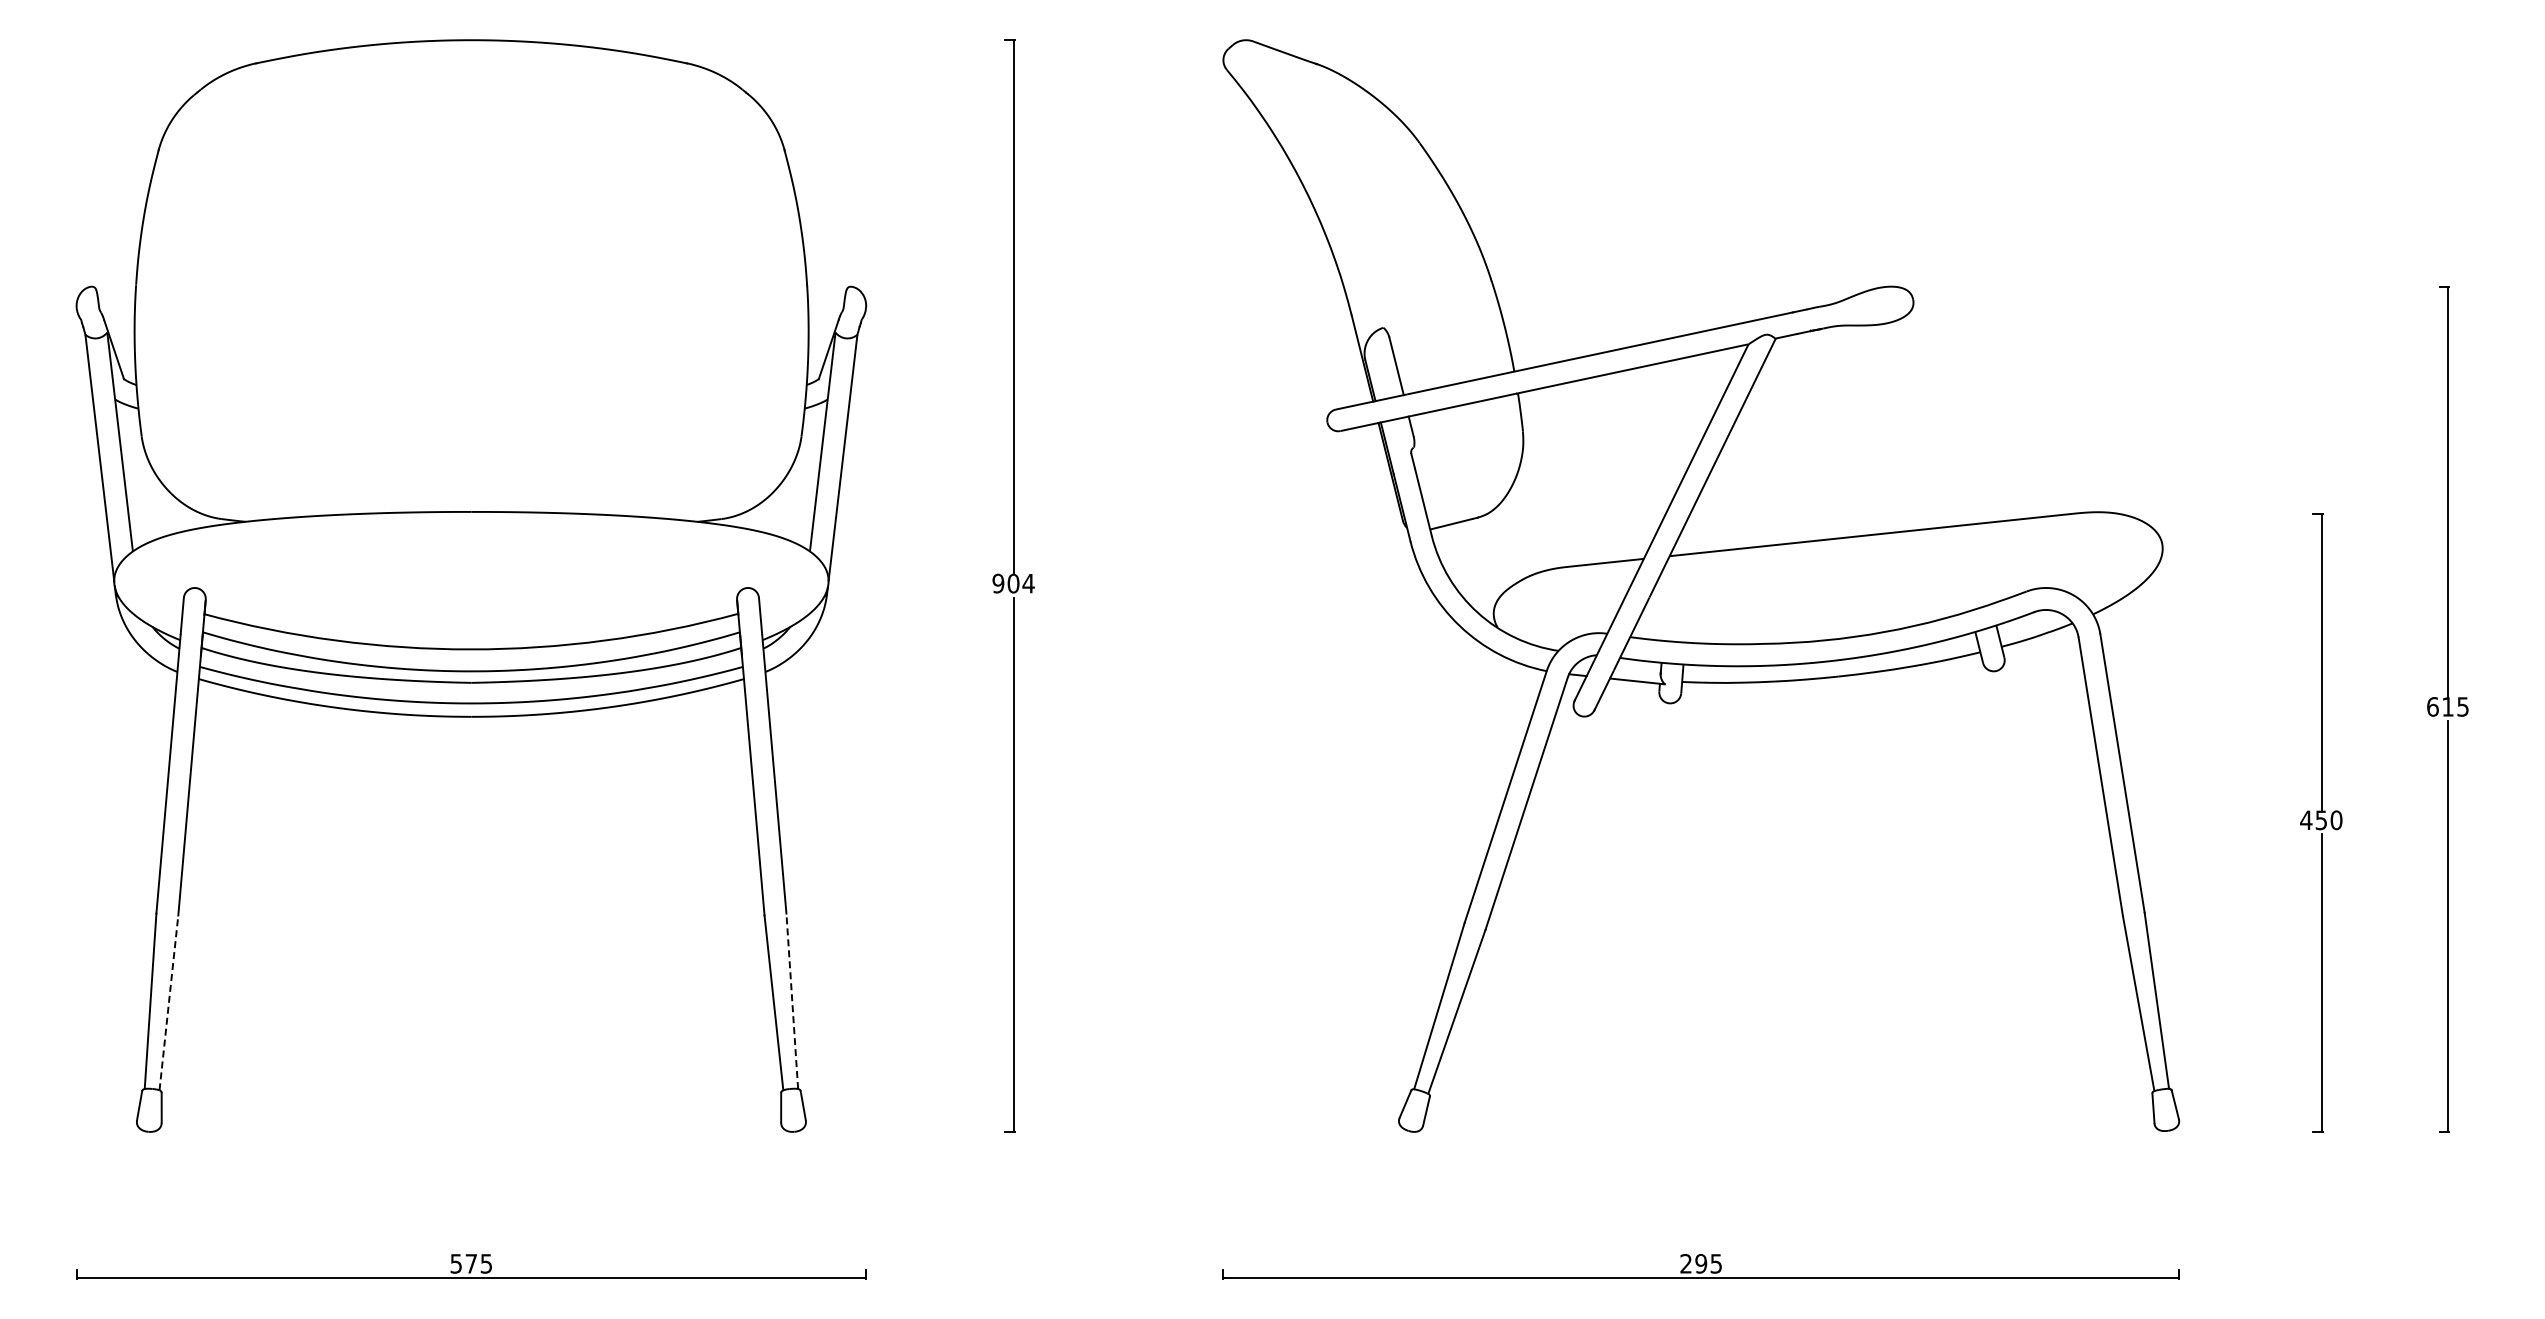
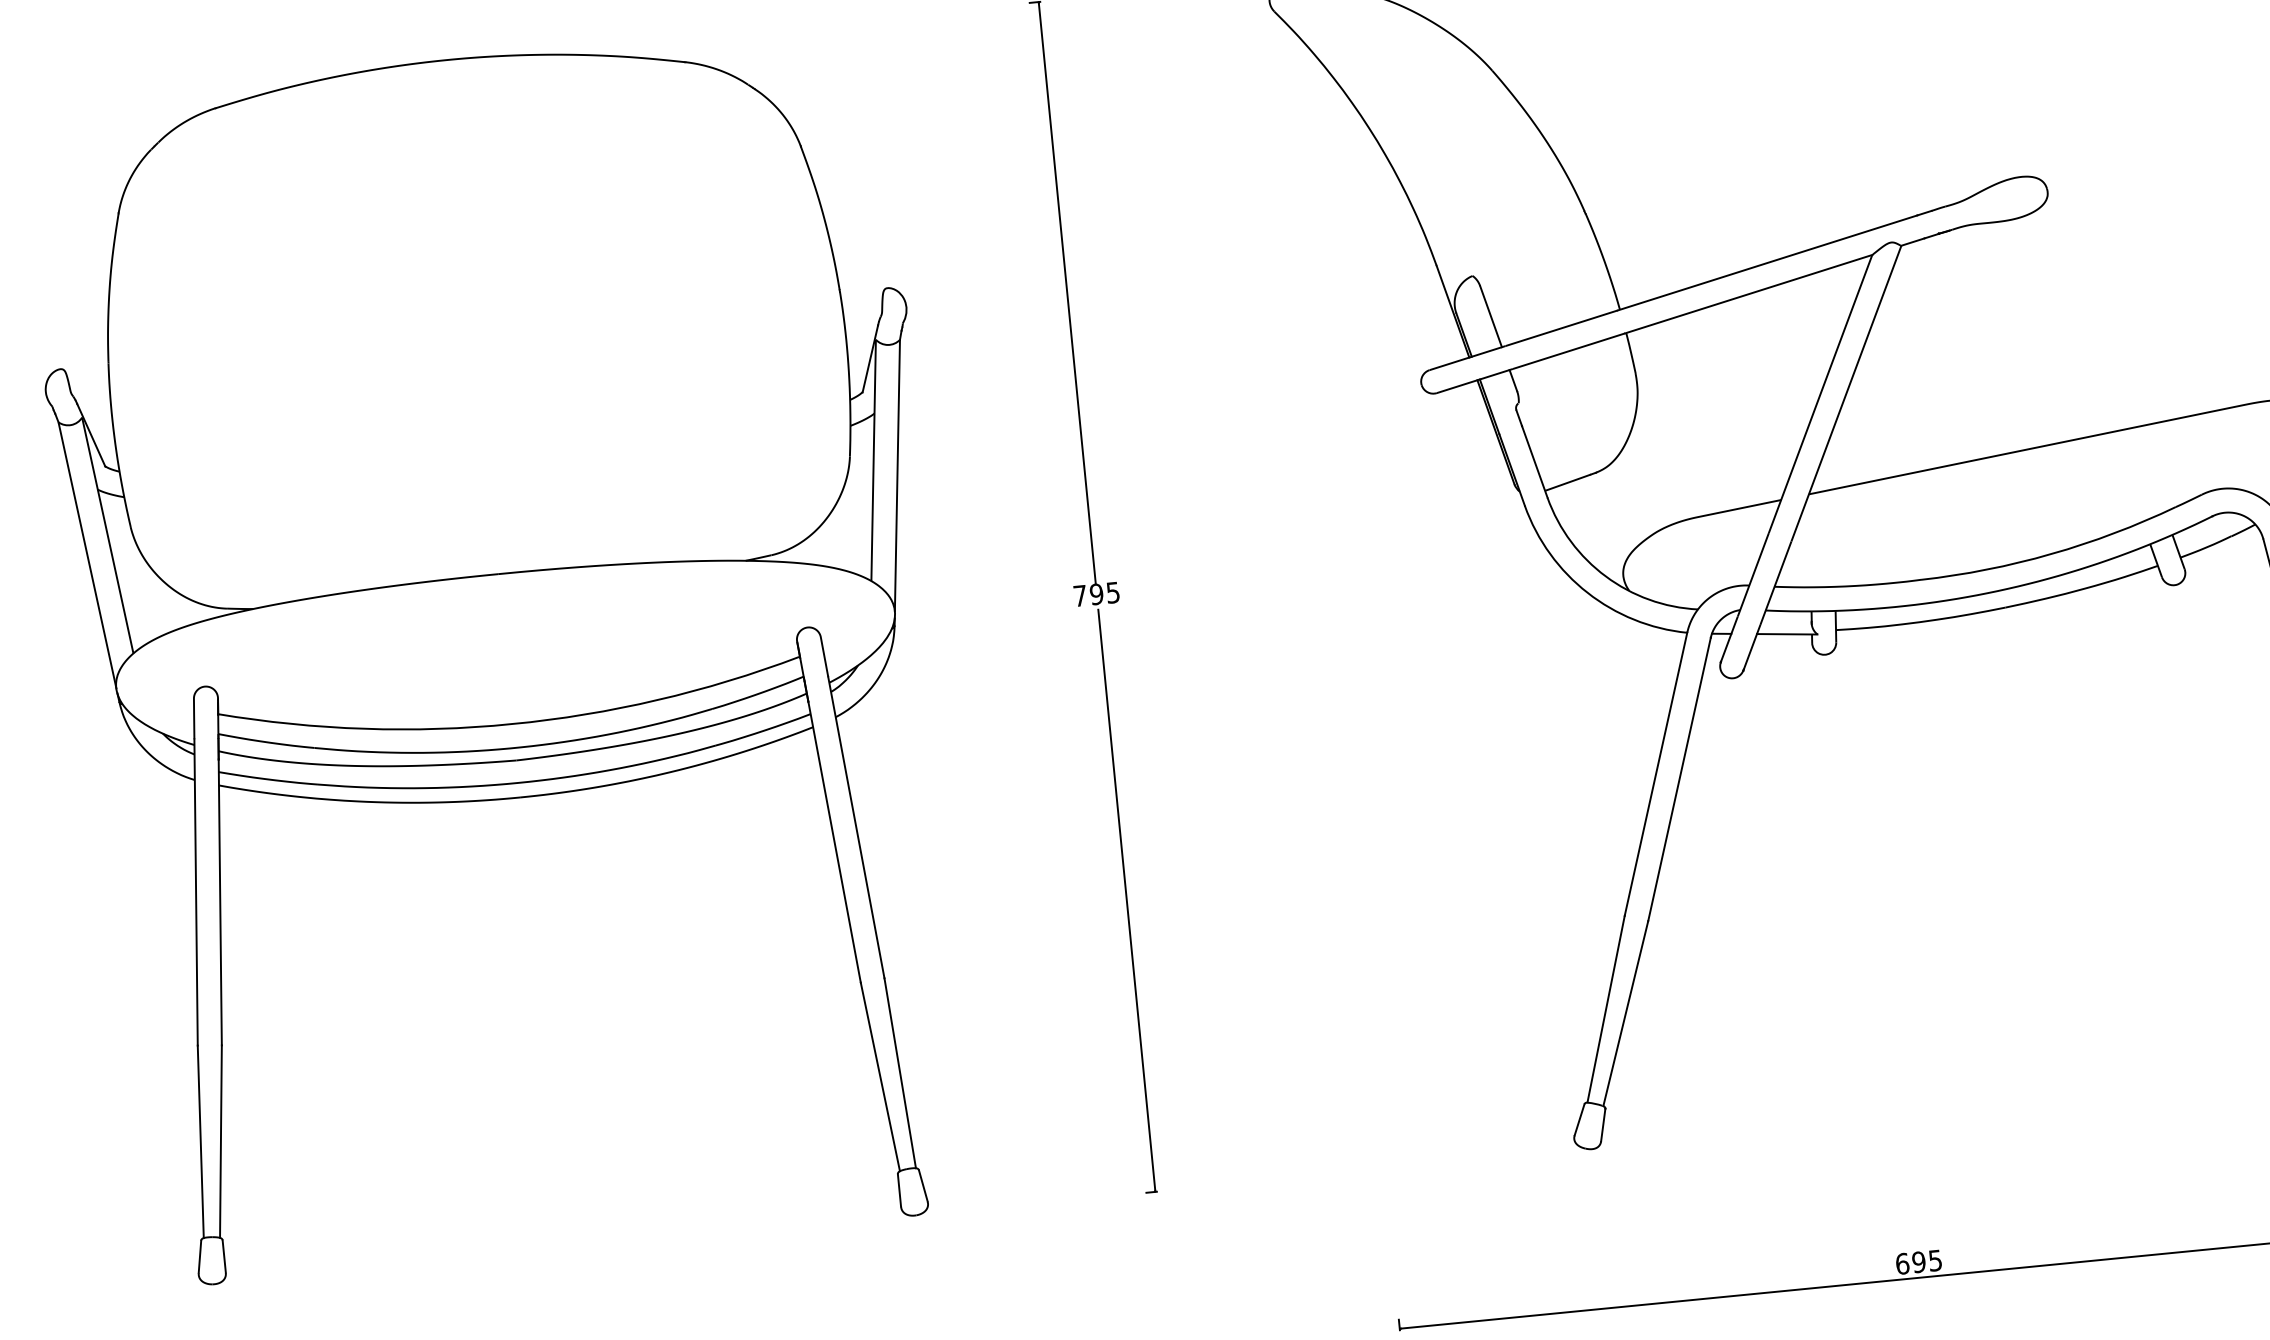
text: (1013, 583) -> (1096, 594), 904 -> 795
line: (792, 1001) -> (900, 1073), dashed -> solid
line: (168, 1002) -> (220, 1141), dashed -> solid
text: (1686, 1263) -> (1902, 1263), 295 -> 695

